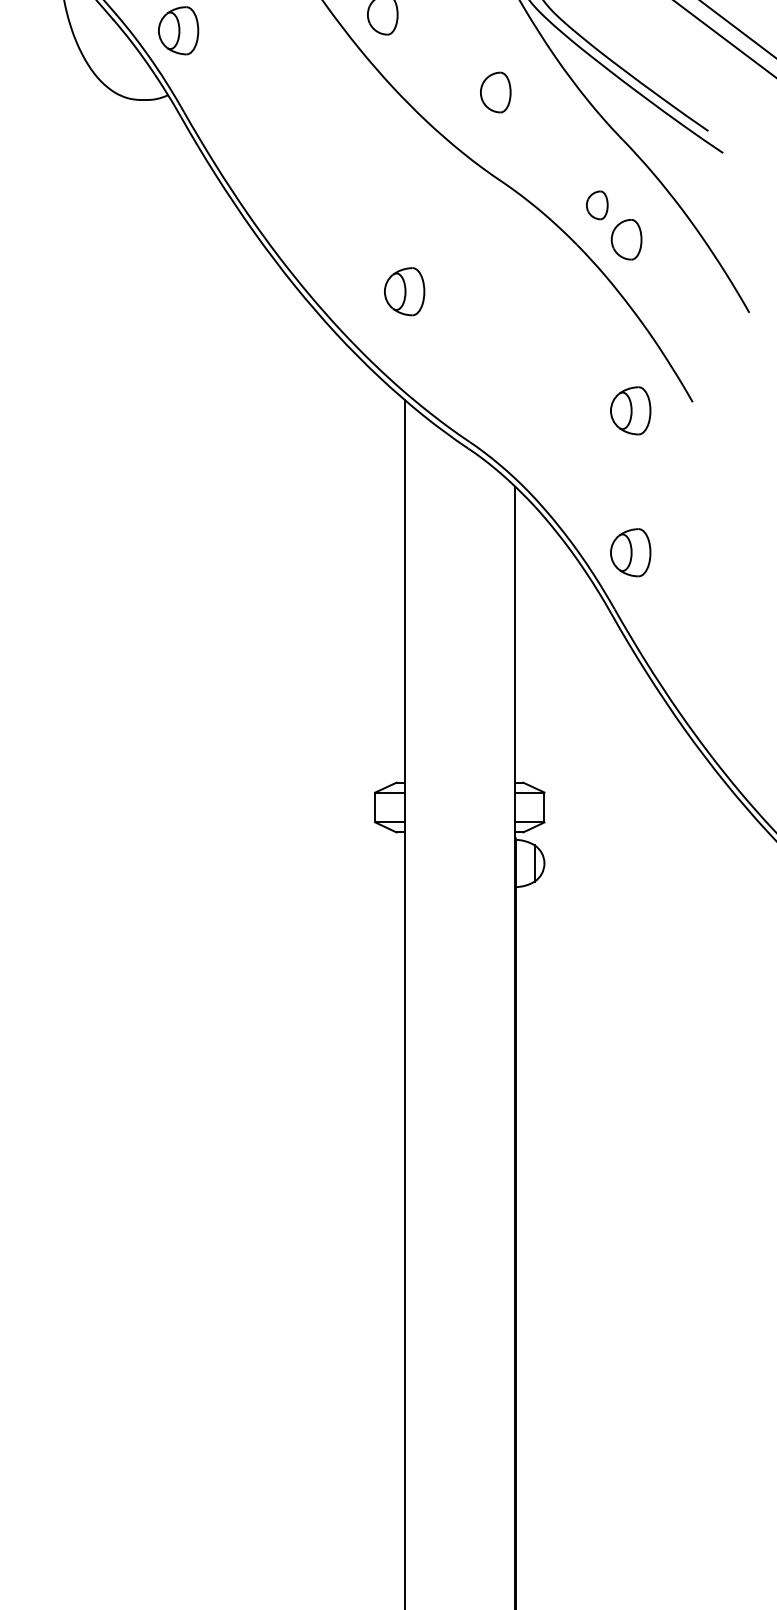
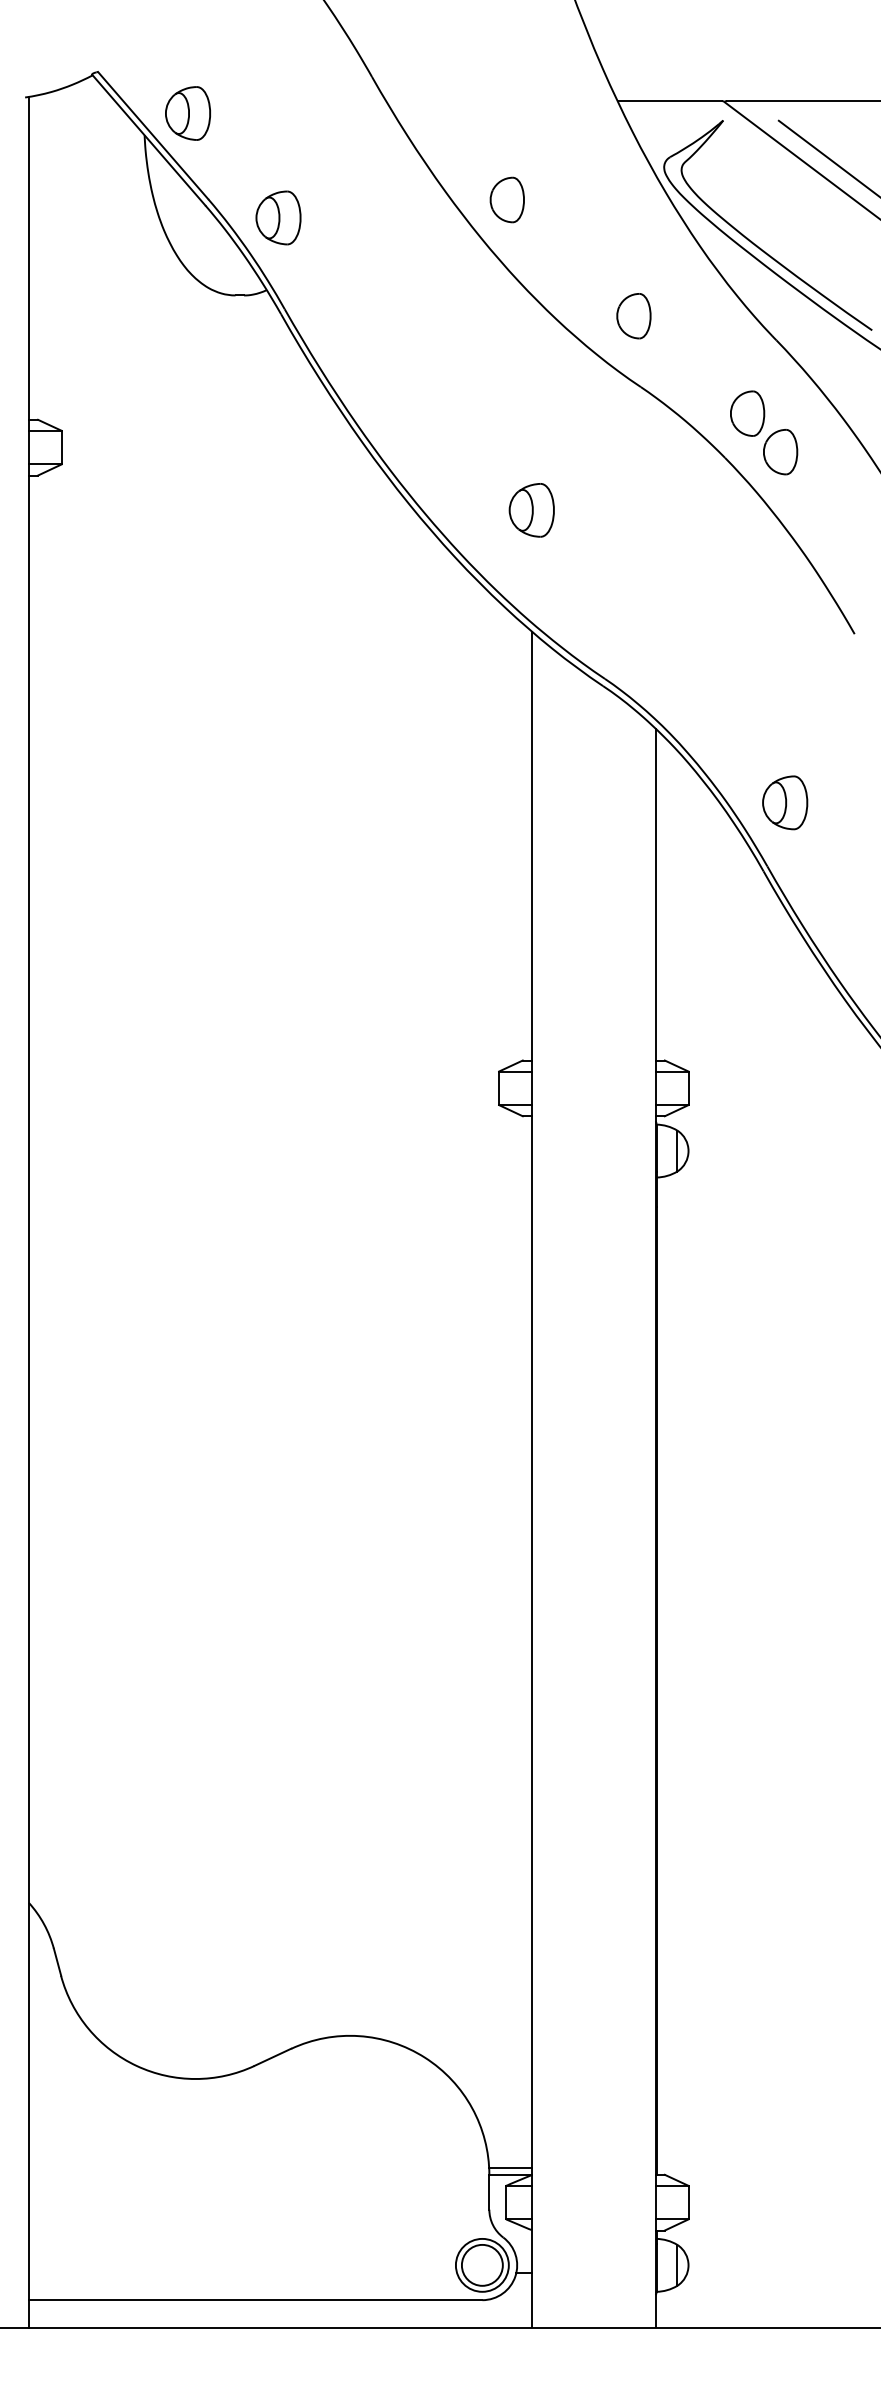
part: (495, 92) -> (633, 316), moved
part: (597, 205) -> (747, 413), size x1.43
part: (631, 410) -> (785, 643), removed

